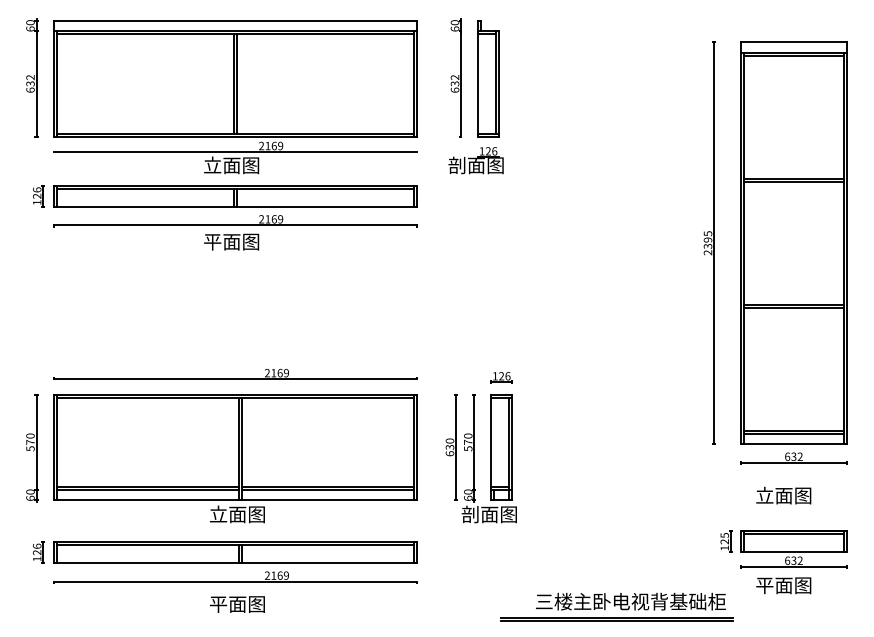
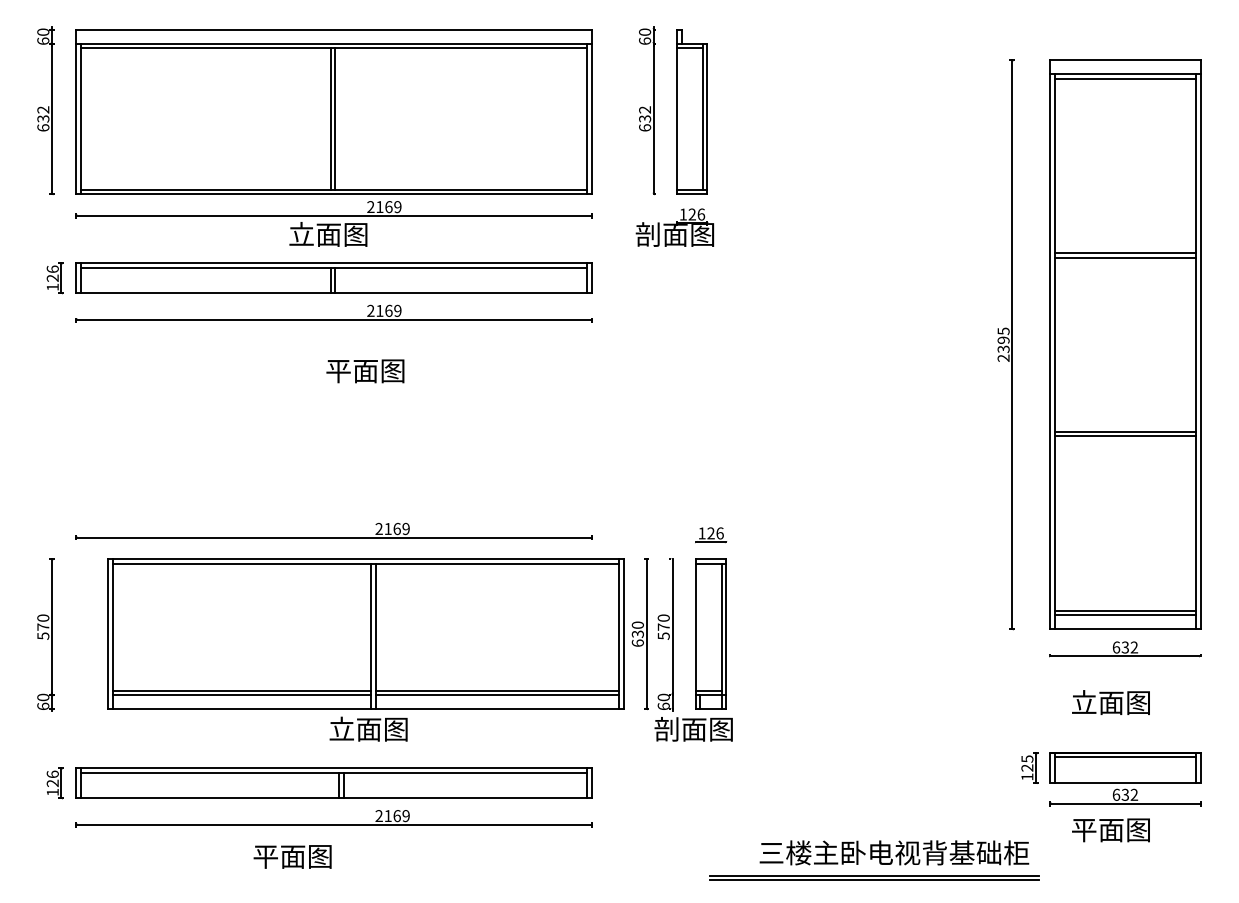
text: (231, 242) -> (365, 371), moved
part: (235, 458) -> (365, 649), moved
text: (237, 604) -> (292, 856), moved

